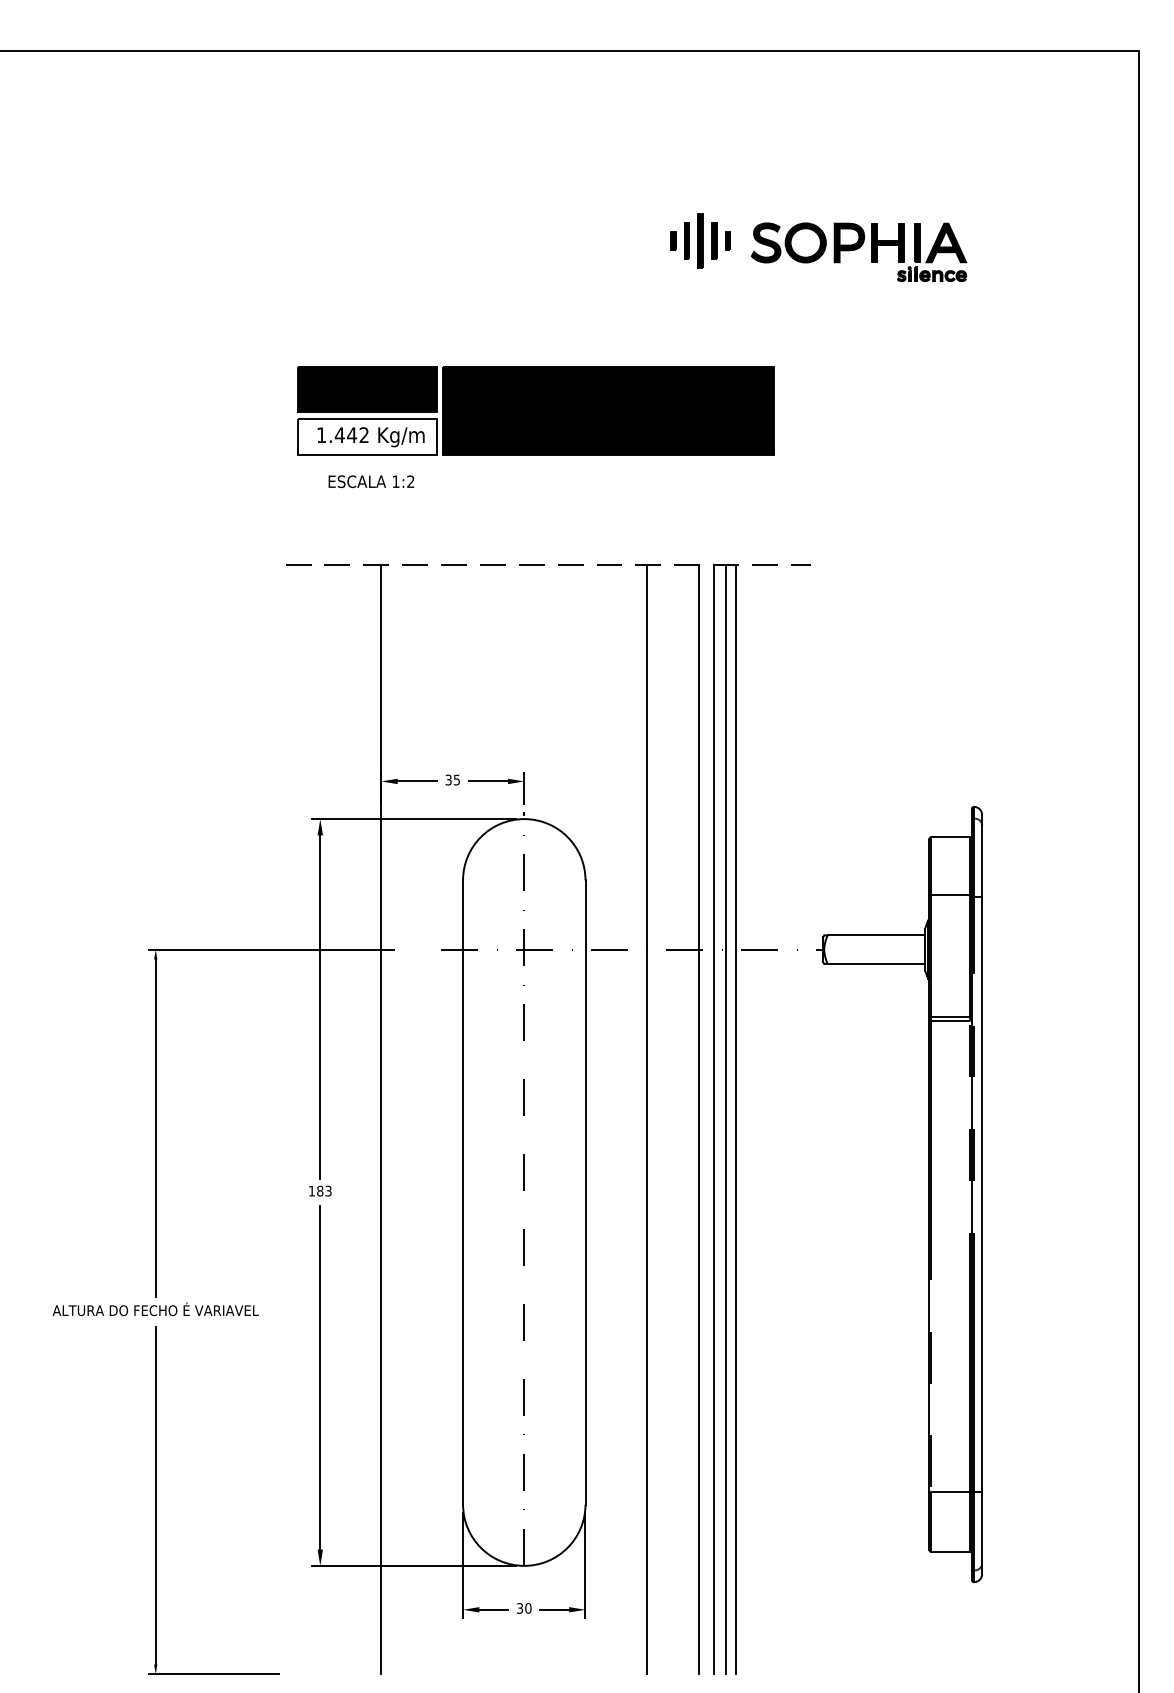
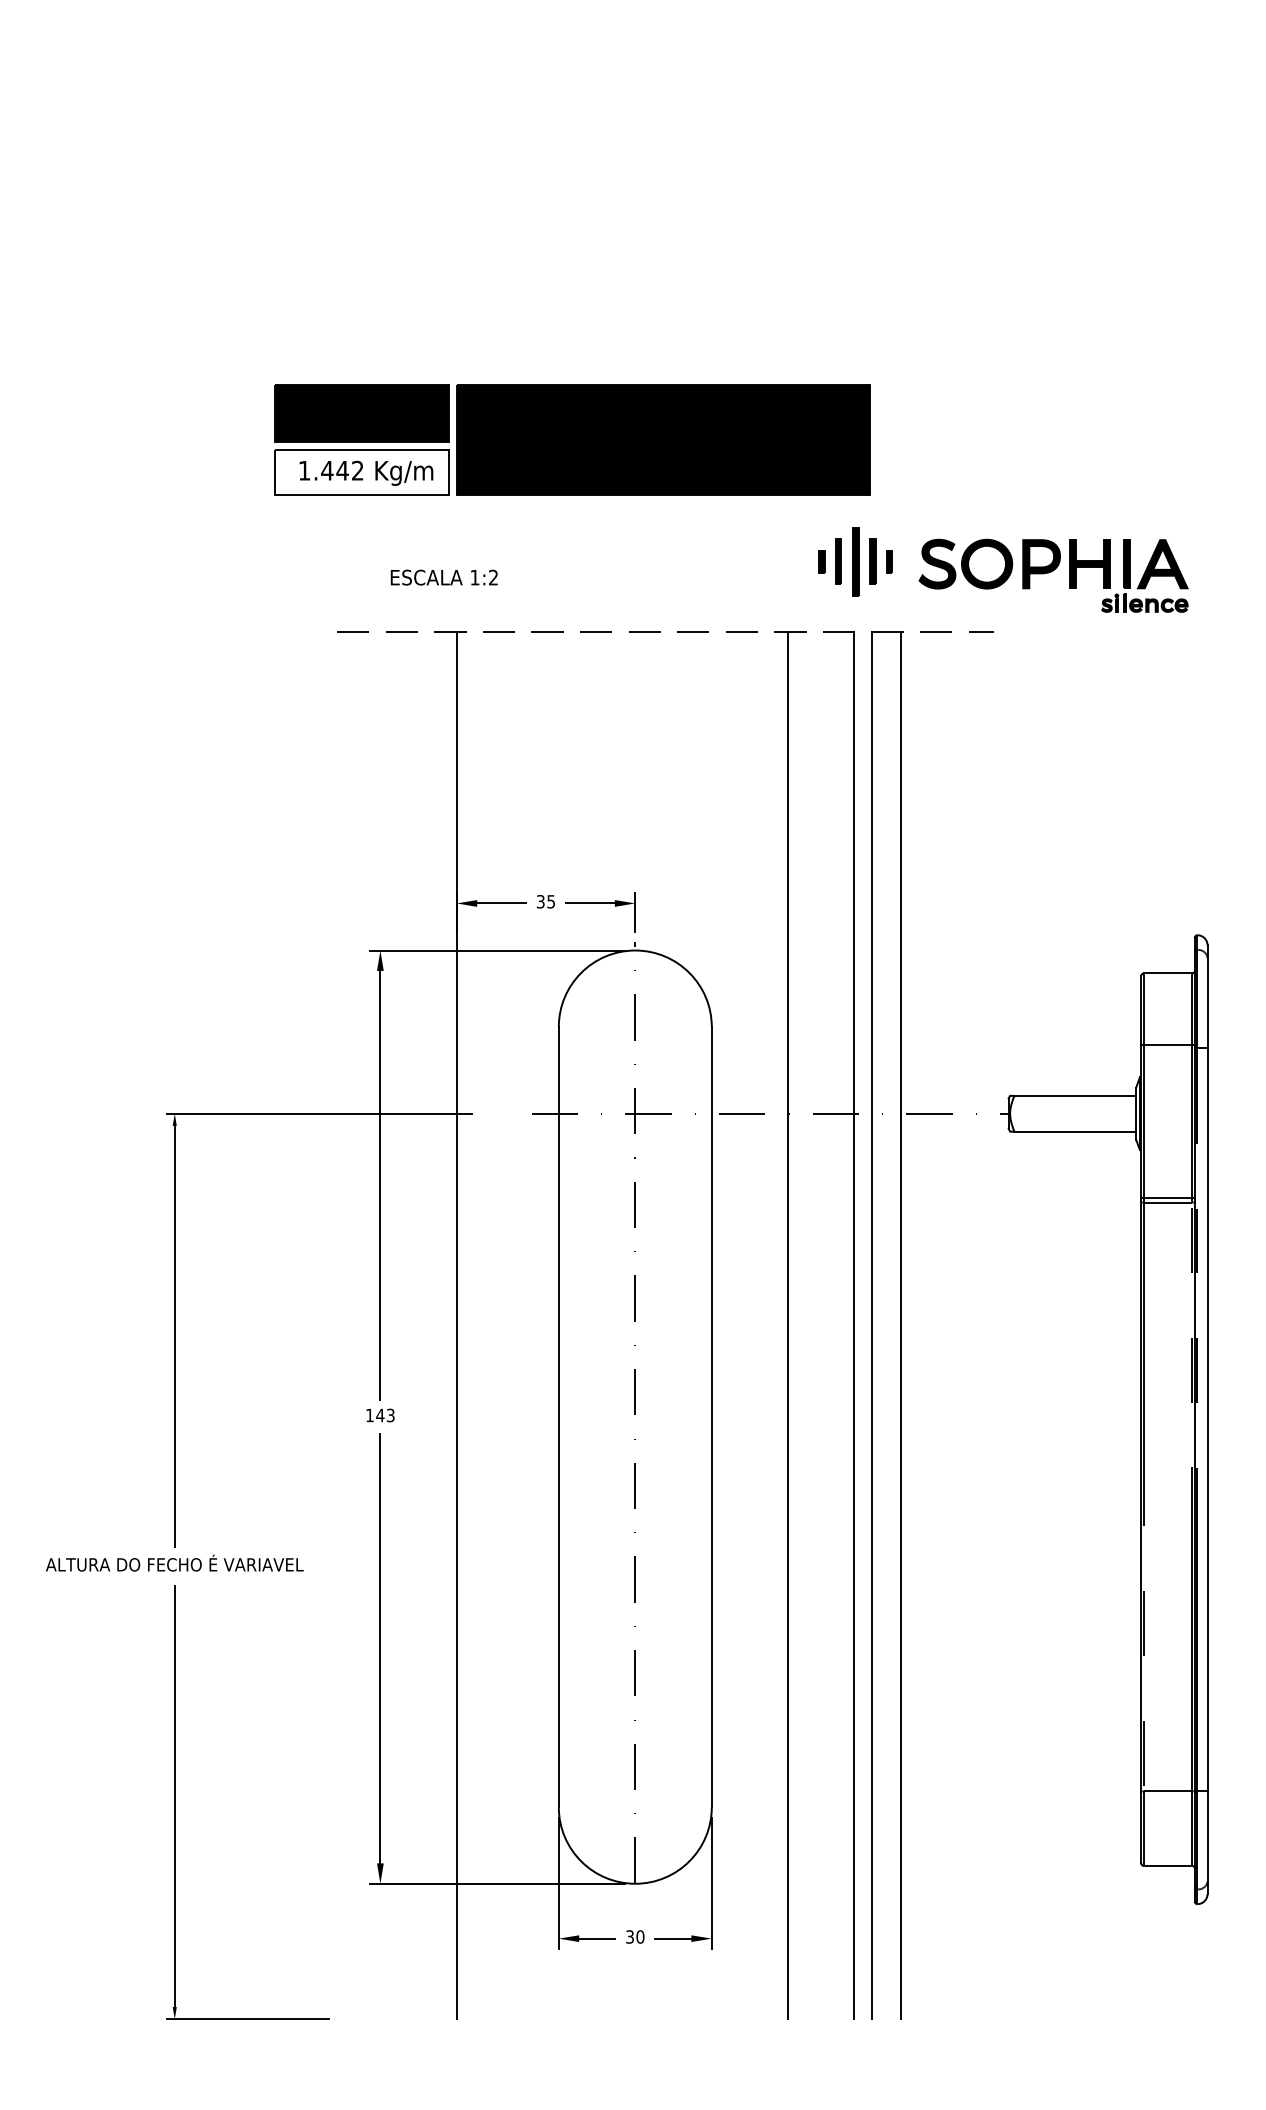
part: (818, 247) -> (1002, 569), moved
part: (535, 410) -> (571, 439), moved
text: (371, 481) -> (444, 577), moved
line: (726, 1119) -> (888, 1325), removed
text: (319, 1190) -> (379, 1414), 183 -> 143

